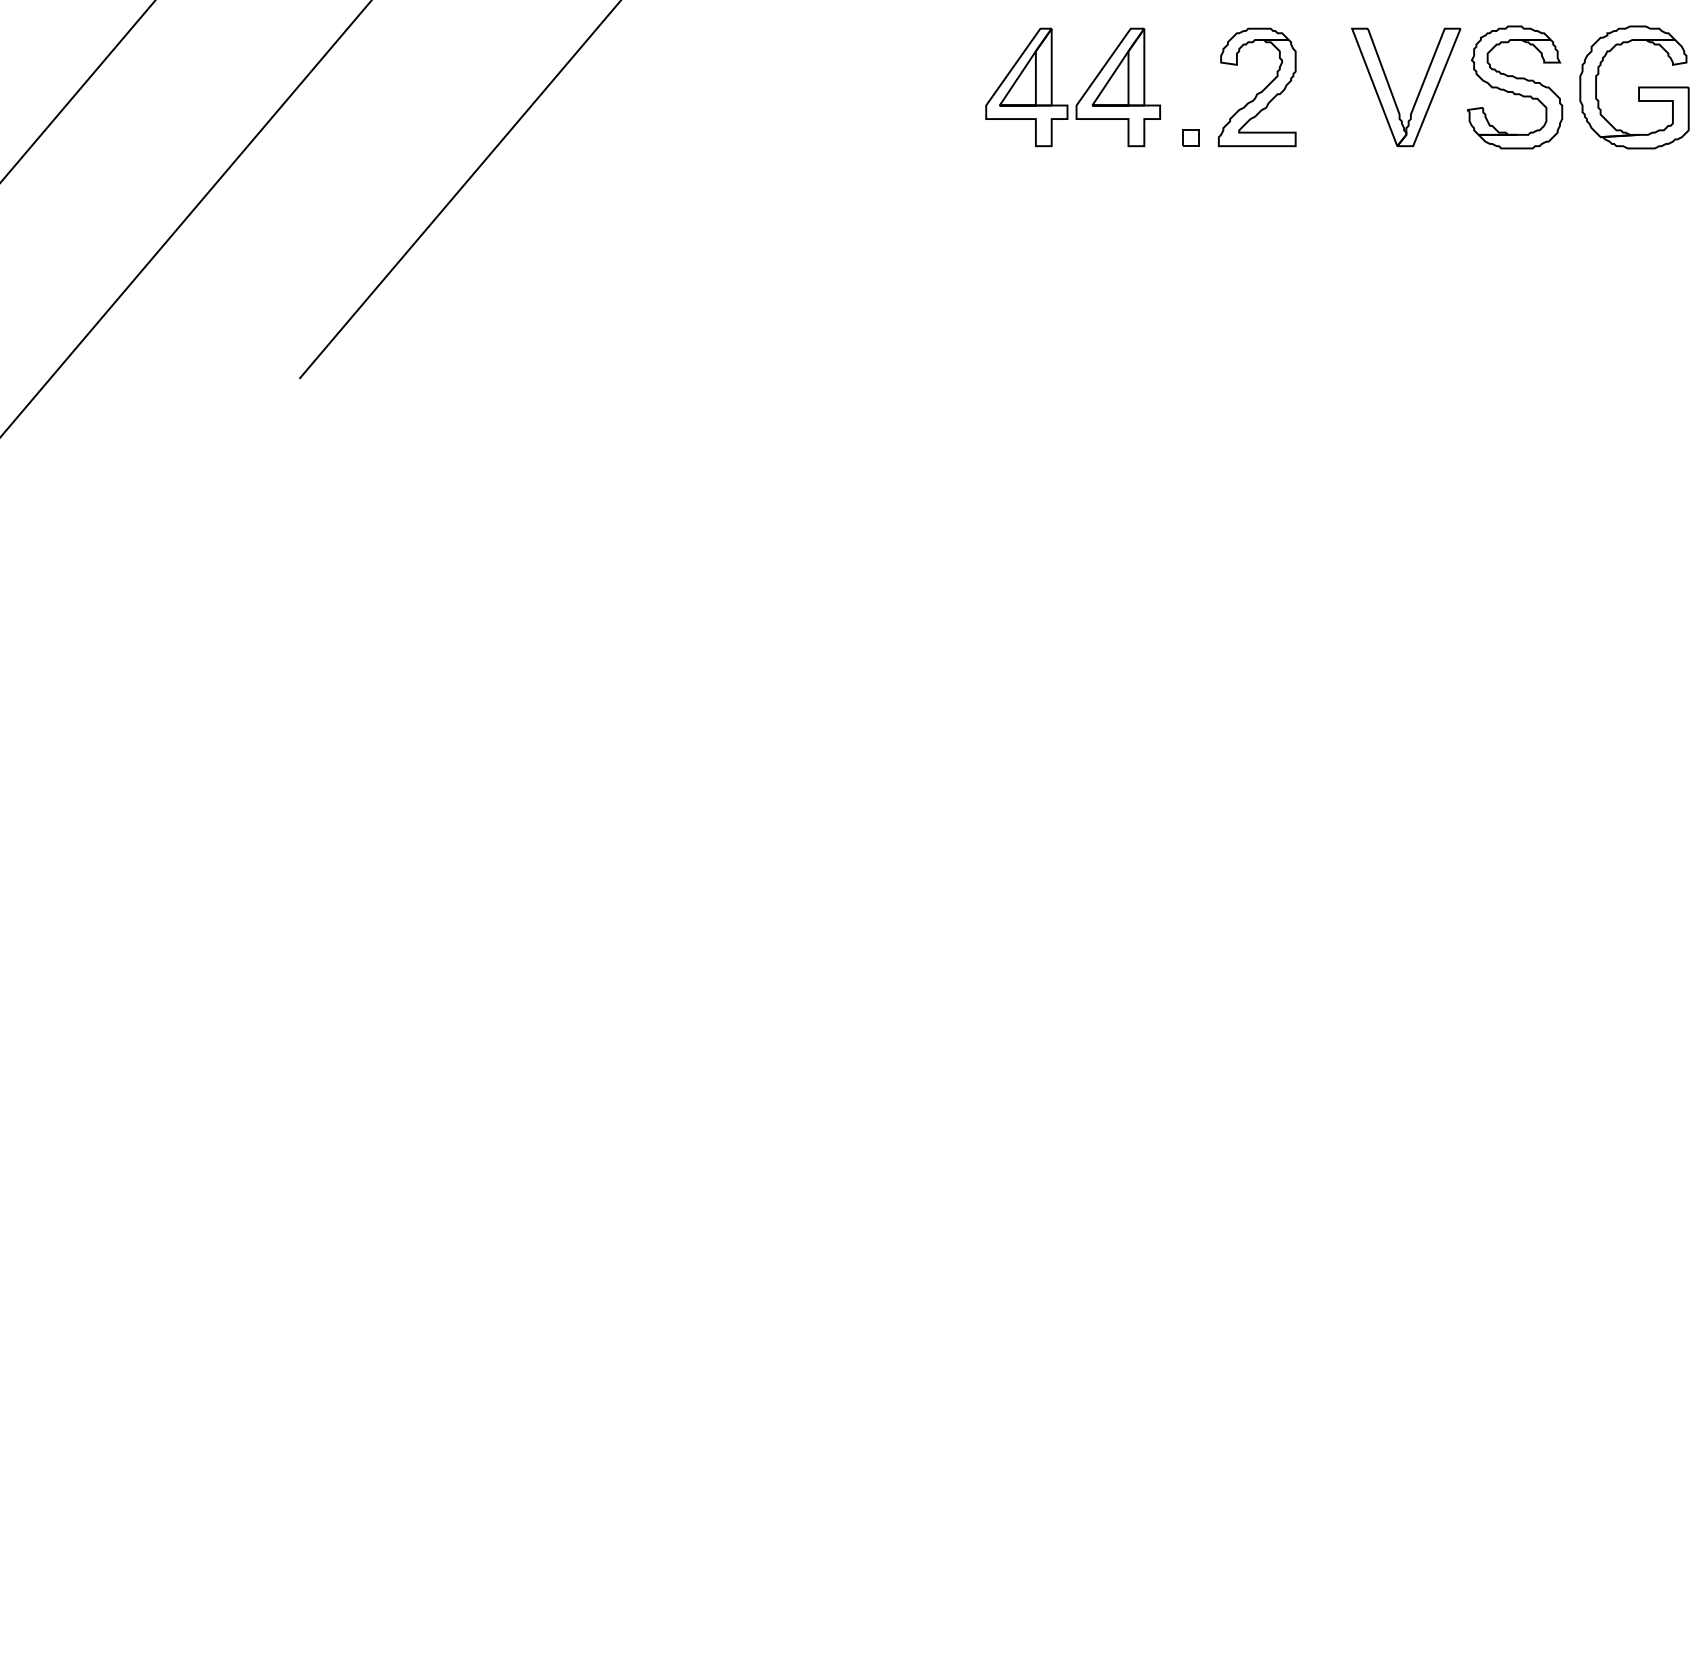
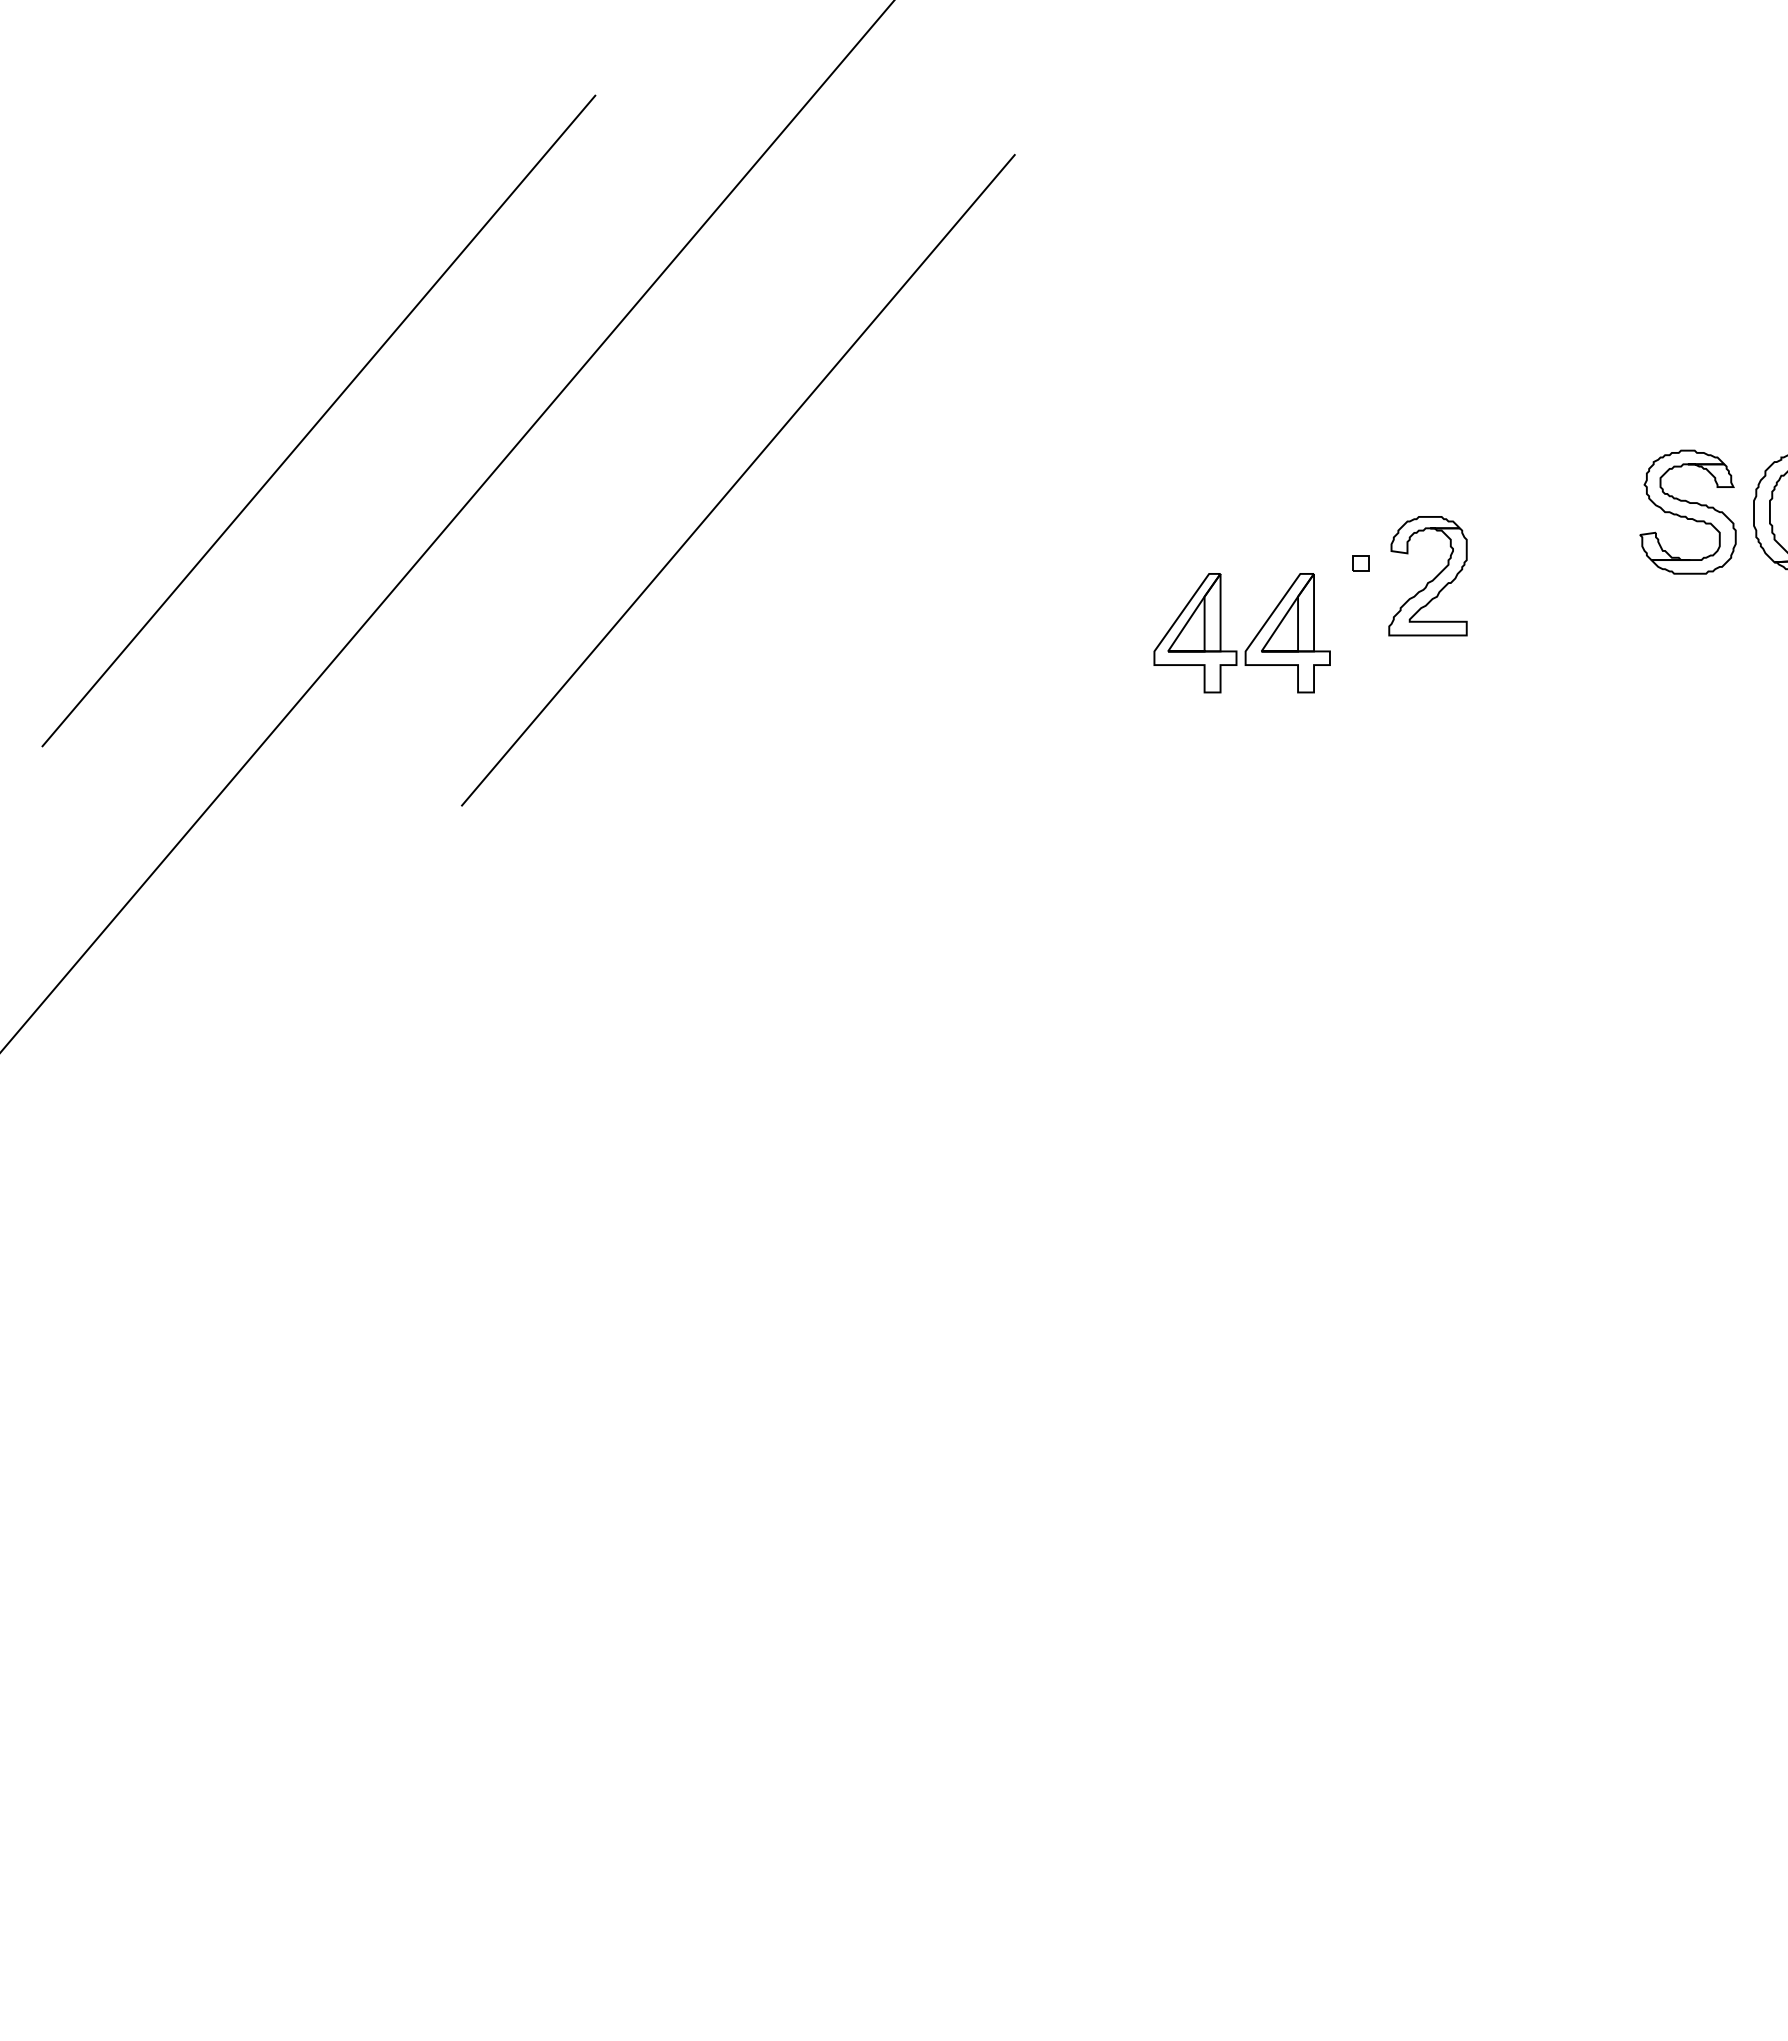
part: (1256, 87) -> (1427, 576), moved
part: (1392, 91) -> (1564, 516), removed
part: (1083, 93) -> (1252, 639), moved

